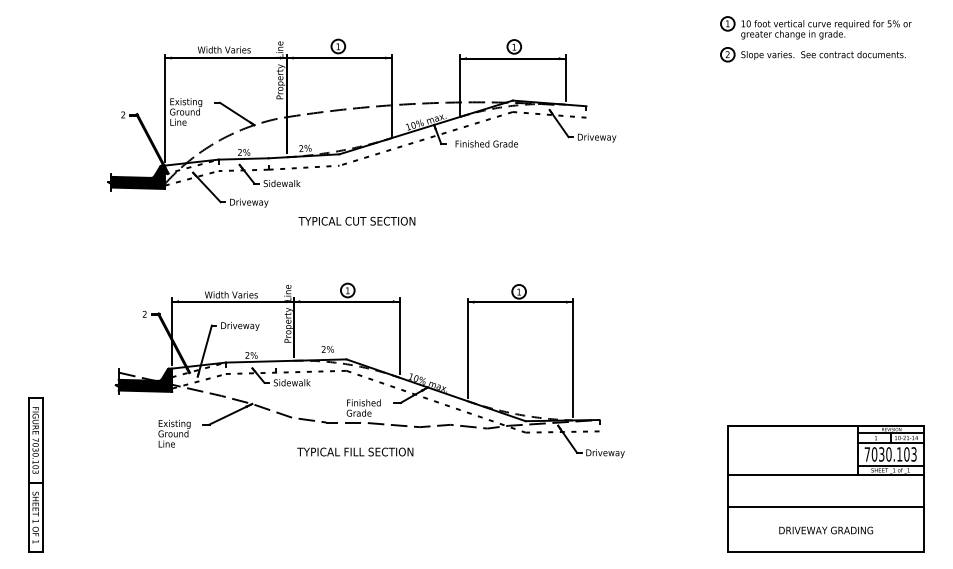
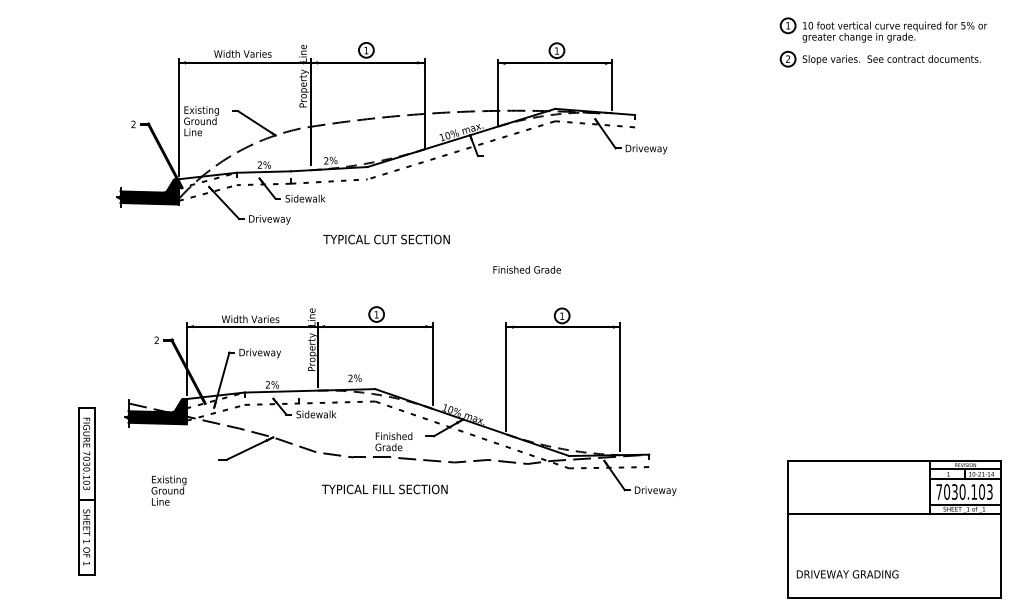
text: (486, 143) -> (526, 269), moved
text: (174, 433) -> (168, 490), moved
part: (35, 475) -> (86, 491), moved
line: (826, 506) -> (894, 548), removed
text: (826, 530) -> (847, 574), moved

